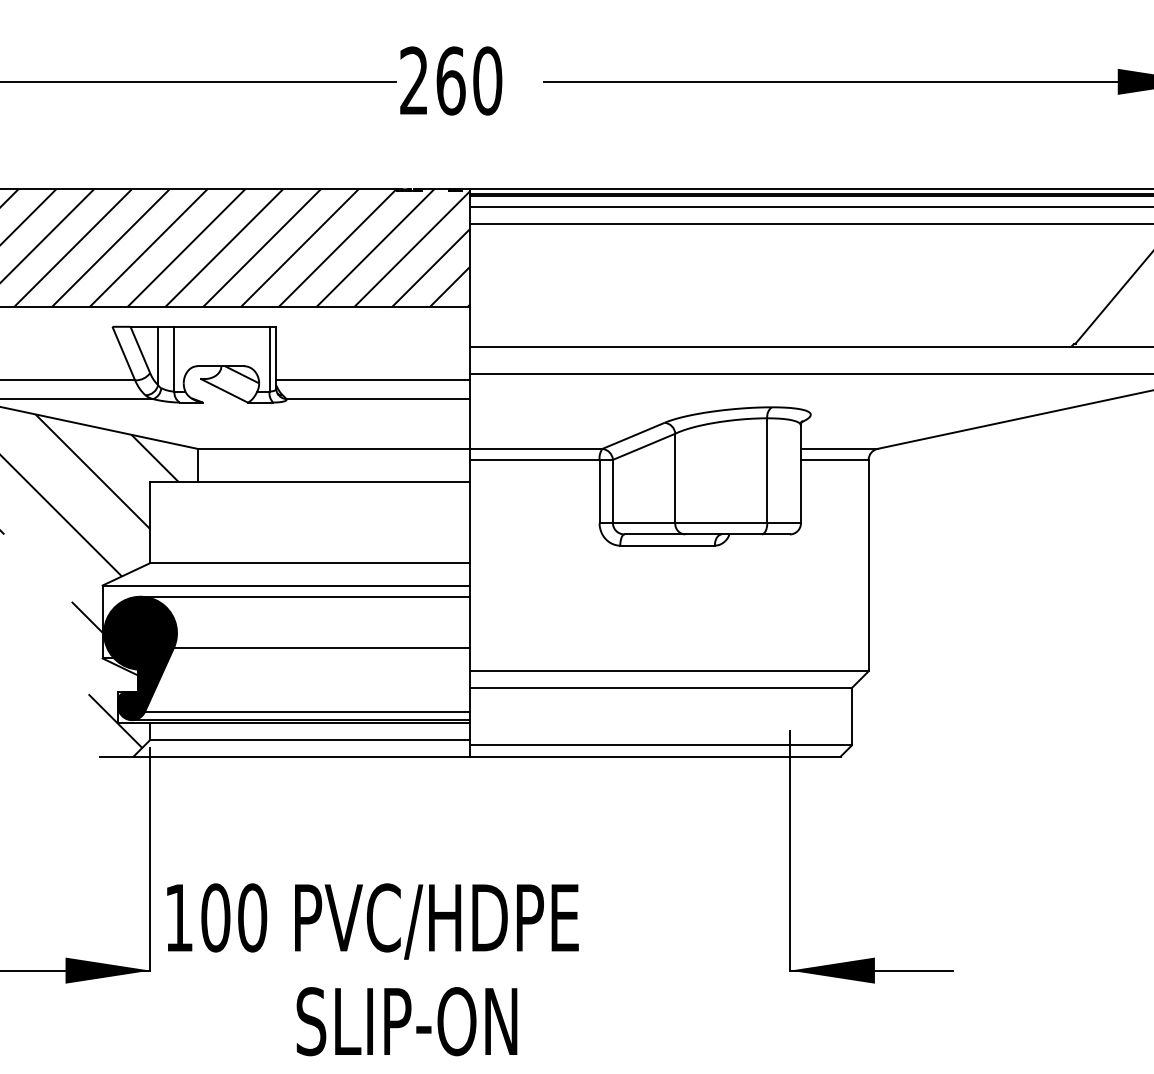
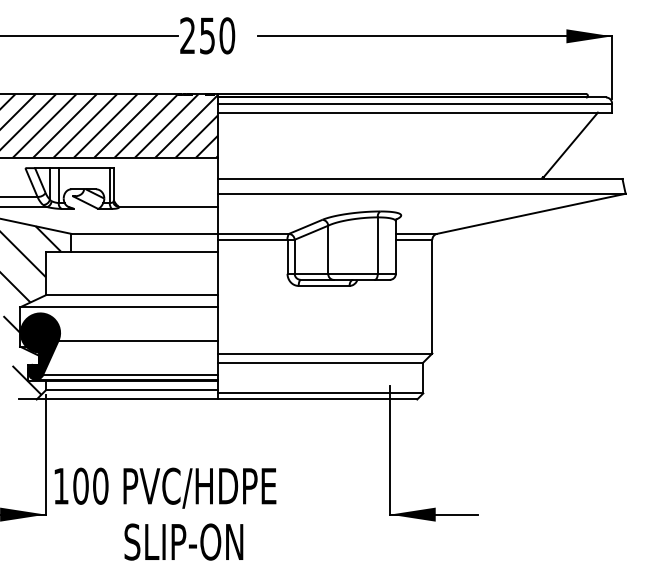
text: (450, 80) -> (207, 35), 260 -> 250
line: (372, 379) -> (165, 196), removed
line: (304, 596) -> (128, 313), removed

